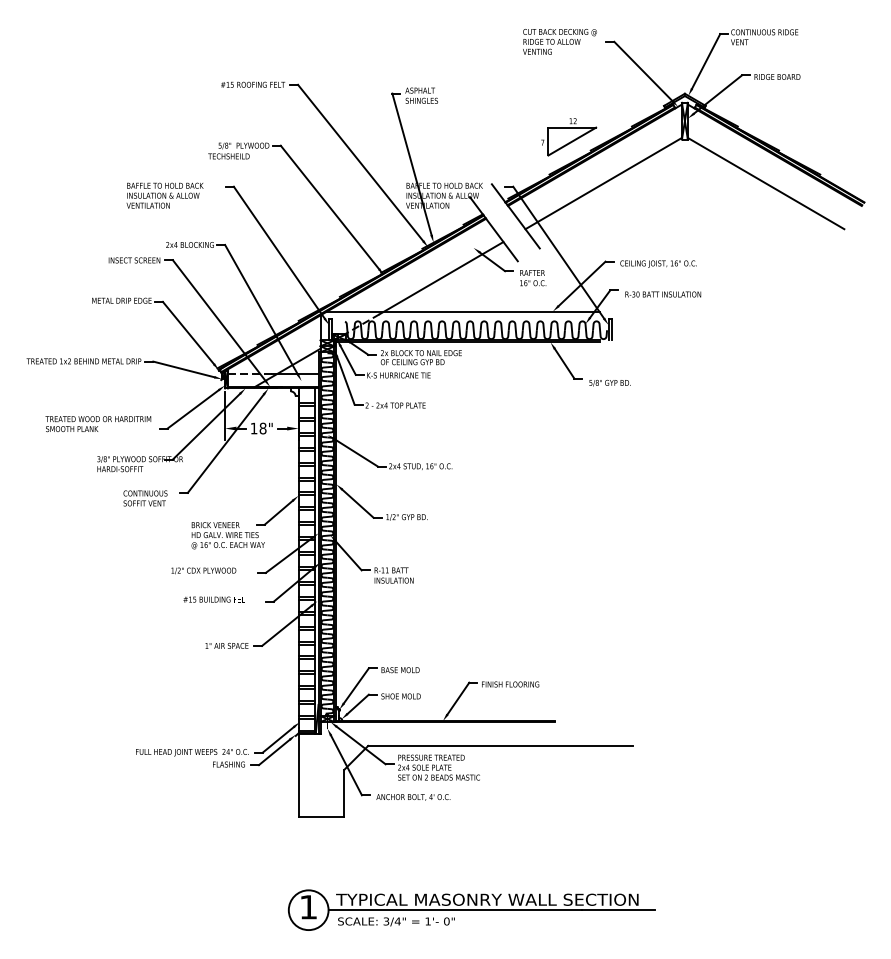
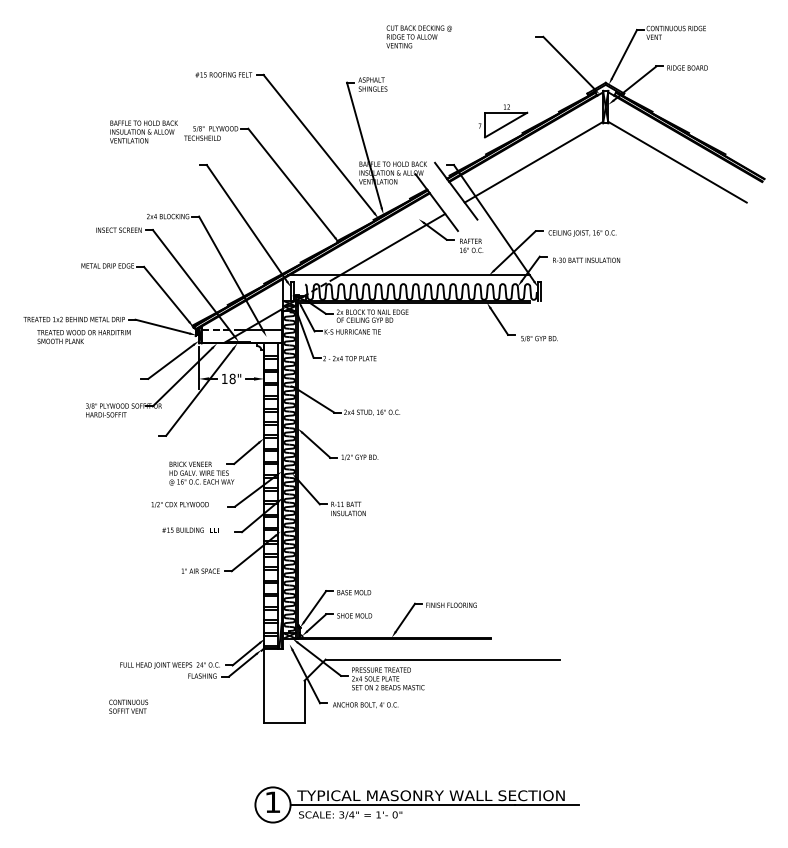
text: (559, 41) -> (418, 36), moved
text: (164, 195) -> (143, 131), moved
text: (97, 423) -> (83, 336), moved
text: (145, 498) -> (128, 706), moved

